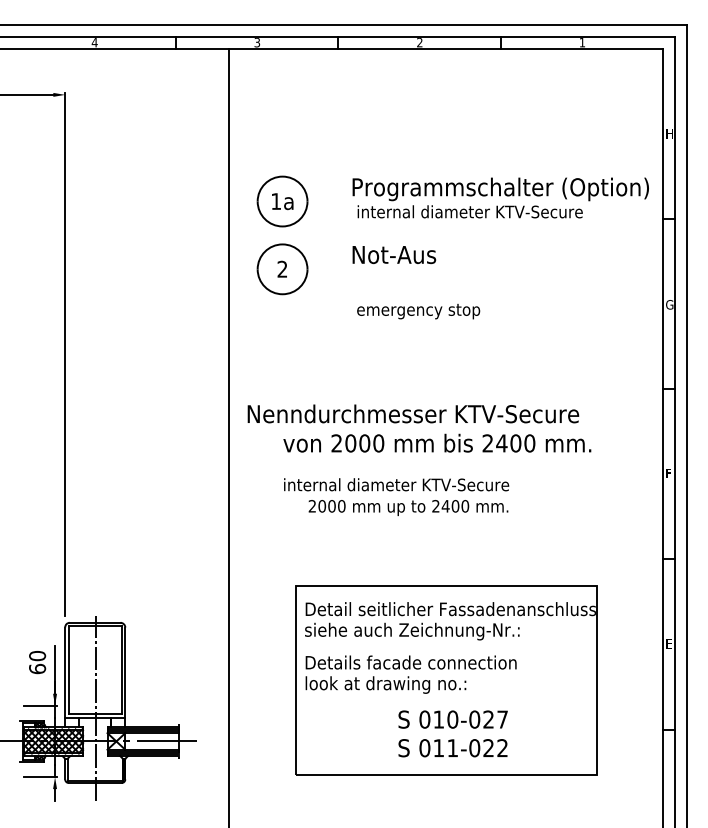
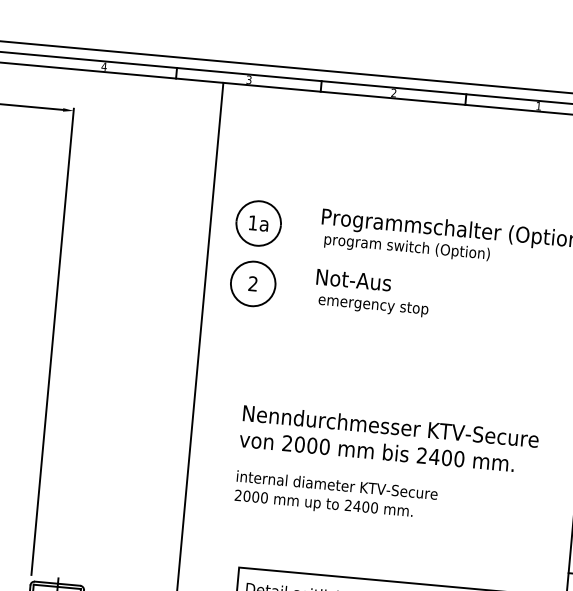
text: (469, 213) -> (424, 249), internal diameter KTV-Secure -> program switch (Option)
text: (418, 311) -> (373, 305), moved
text: (413, 413) -> (391, 426), moved
text: (408, 507) -> (323, 504), moved

